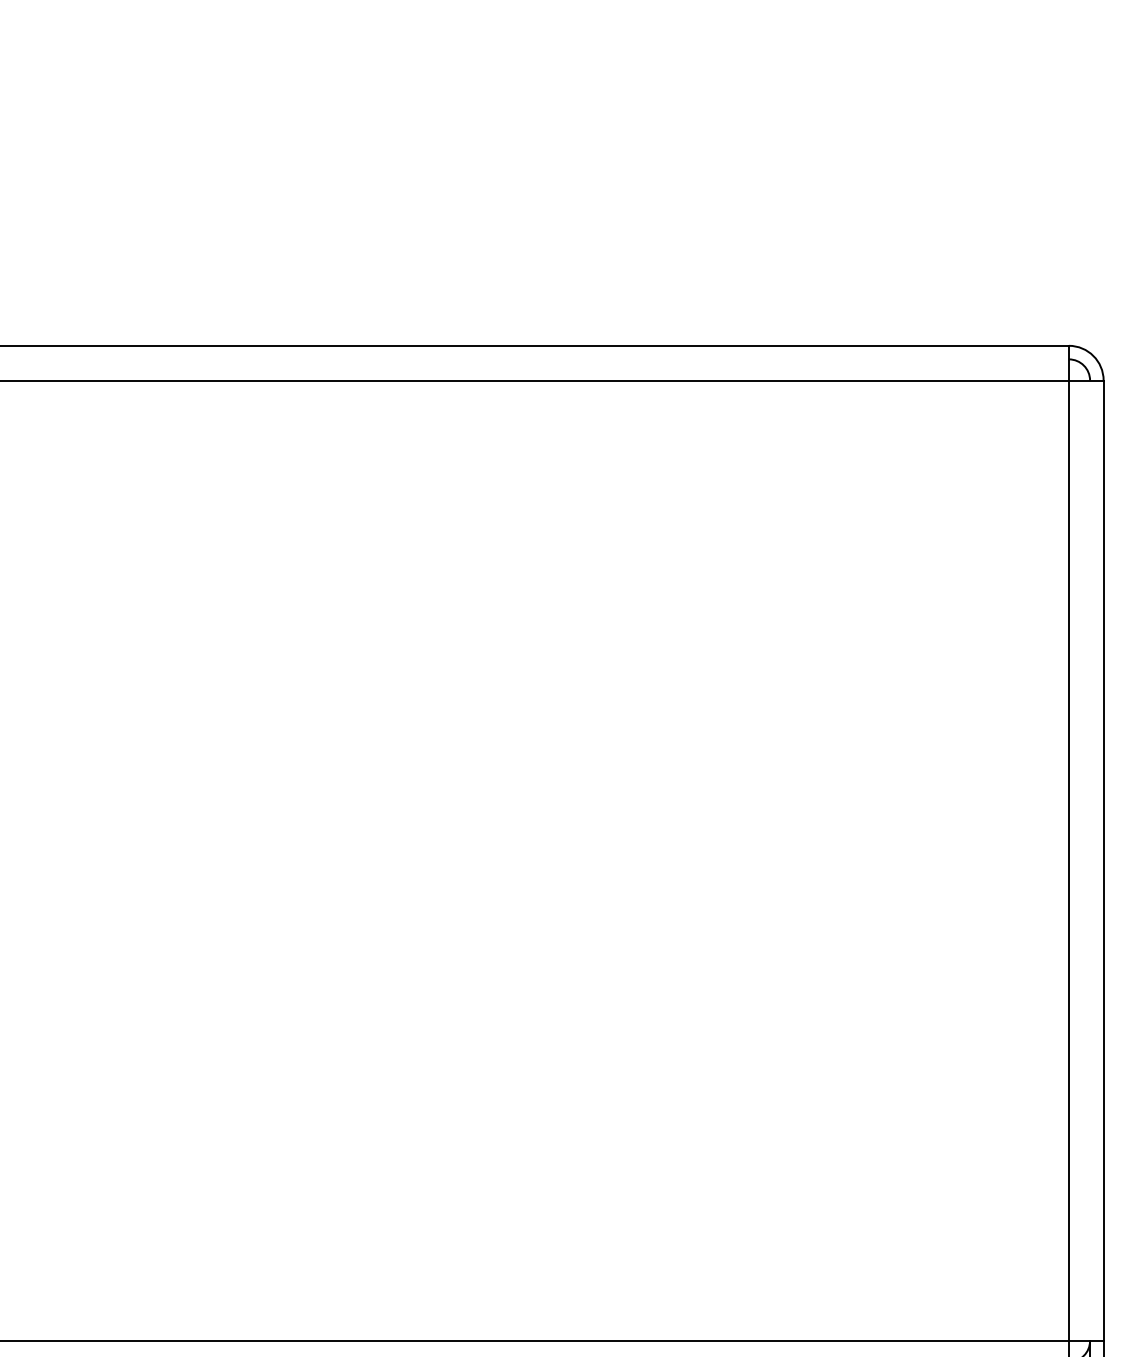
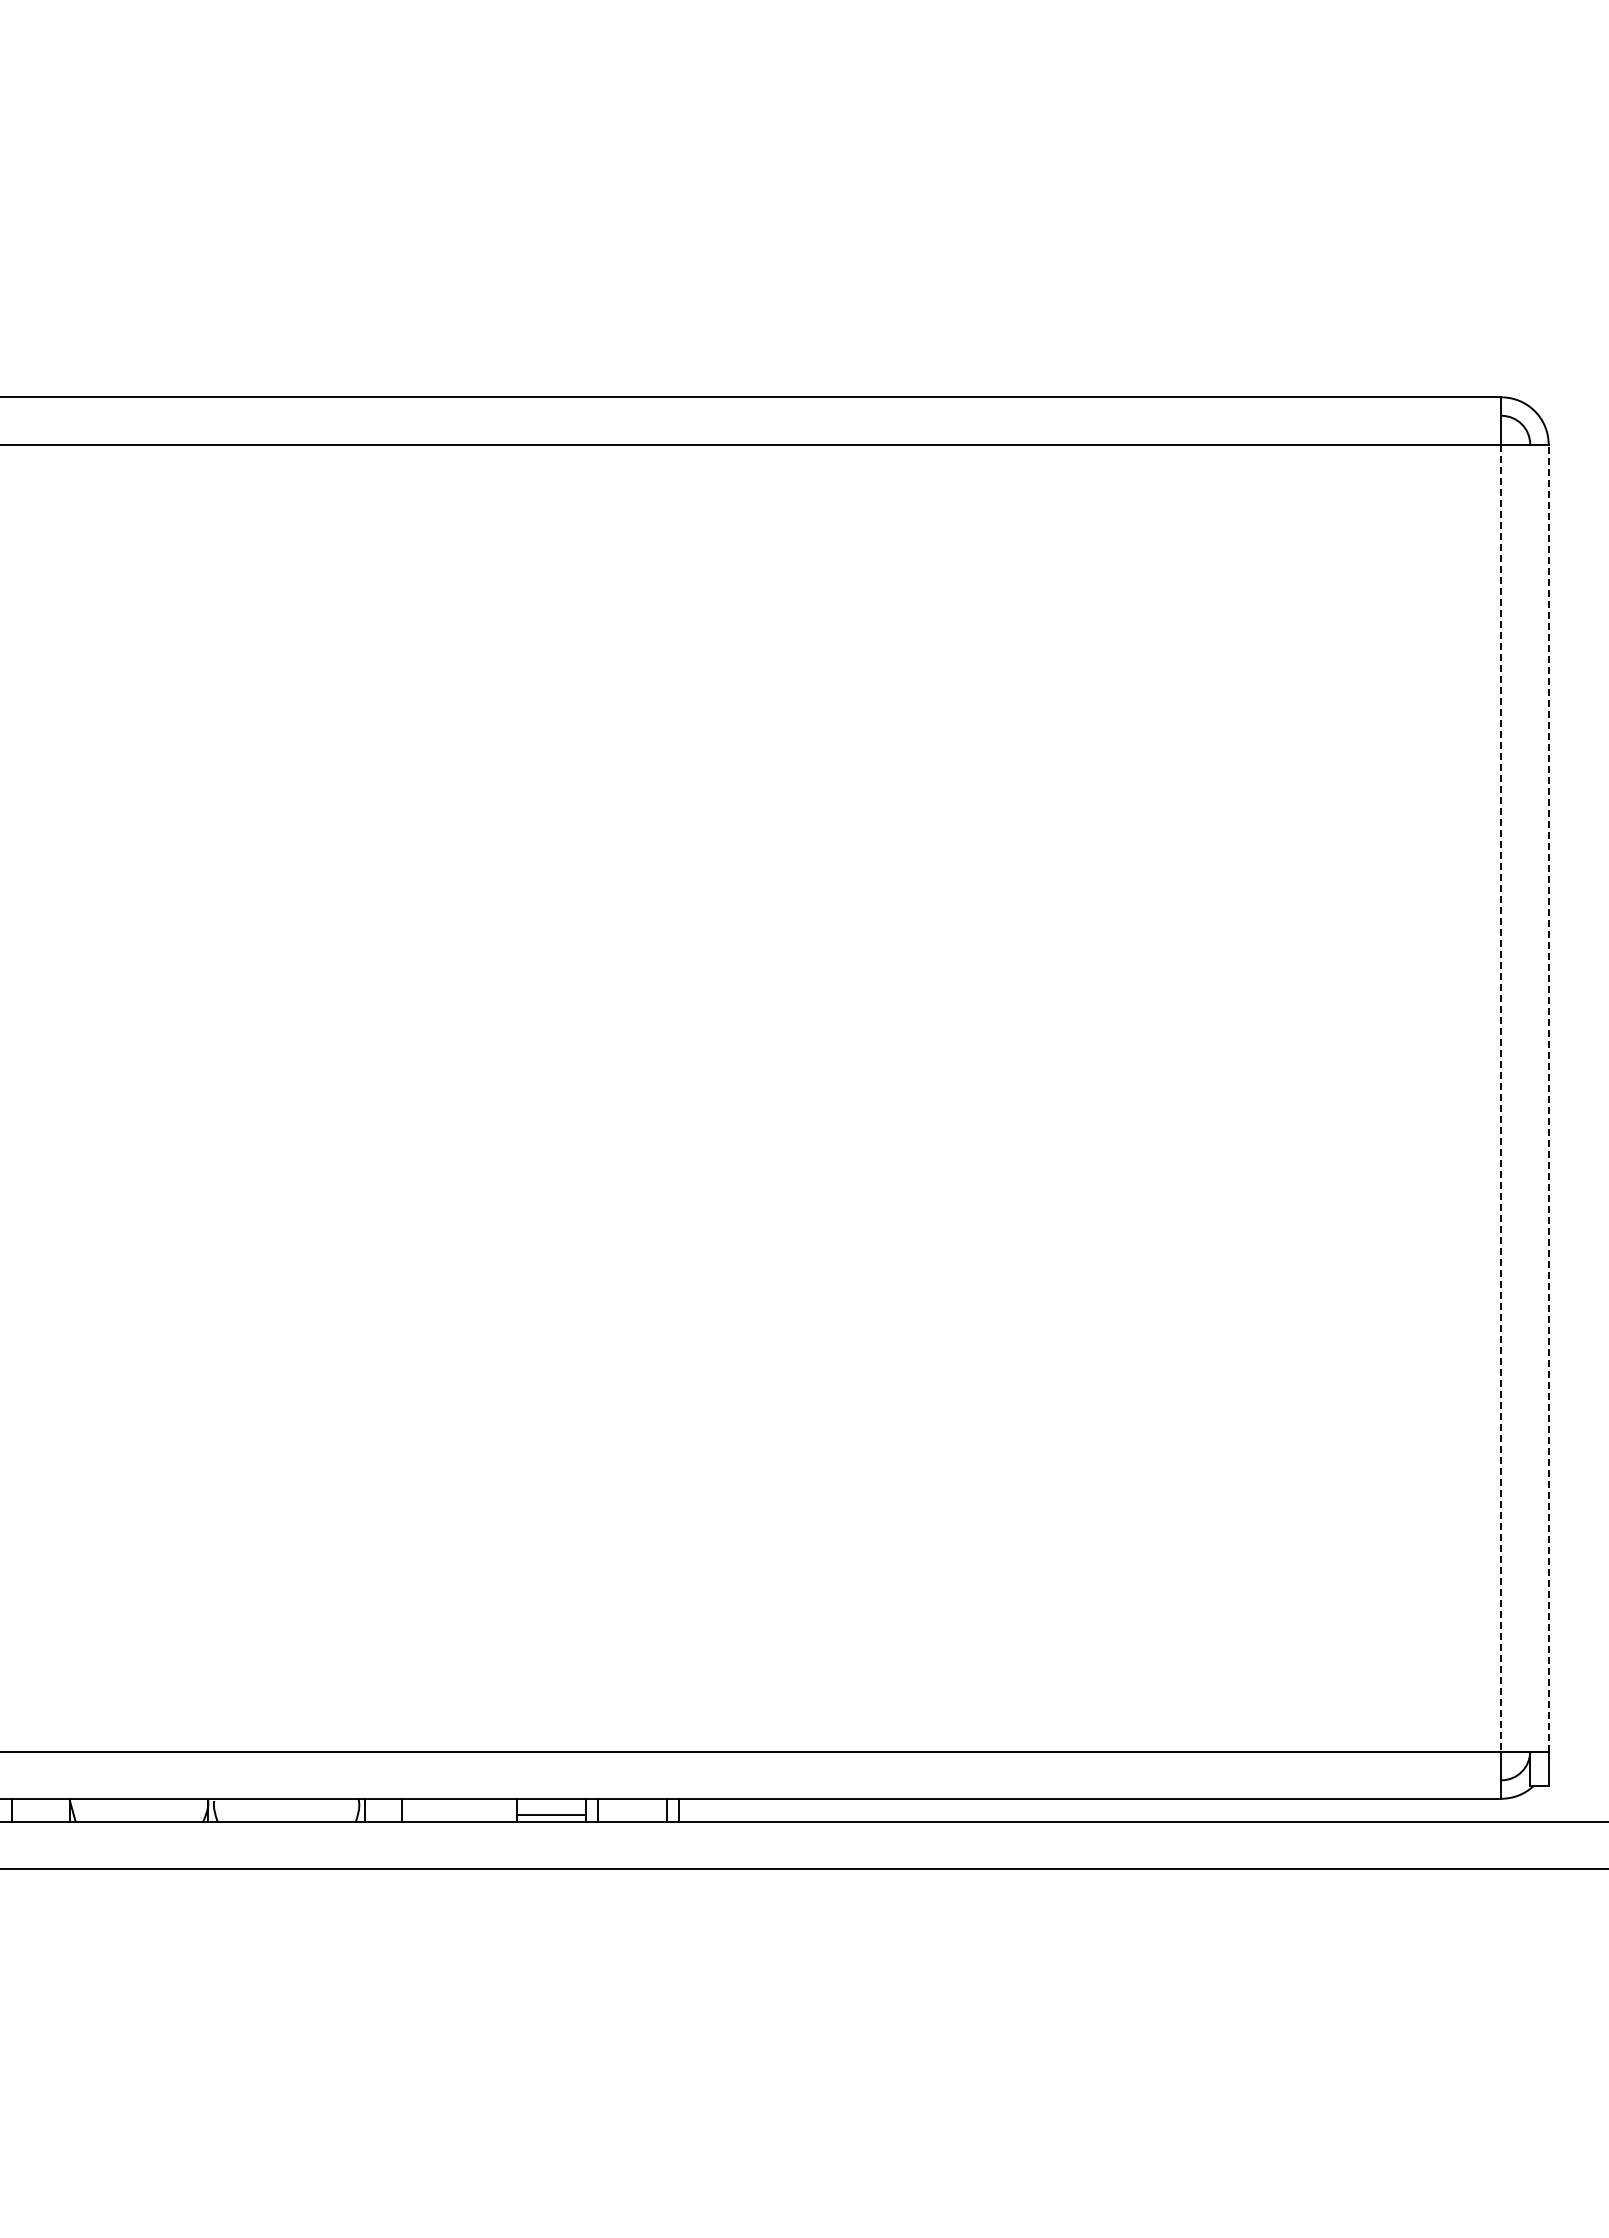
line: (1103, 860) -> (1548, 1097), solid -> dashed
line: (1068, 861) -> (1501, 1098), solid -> dashed

